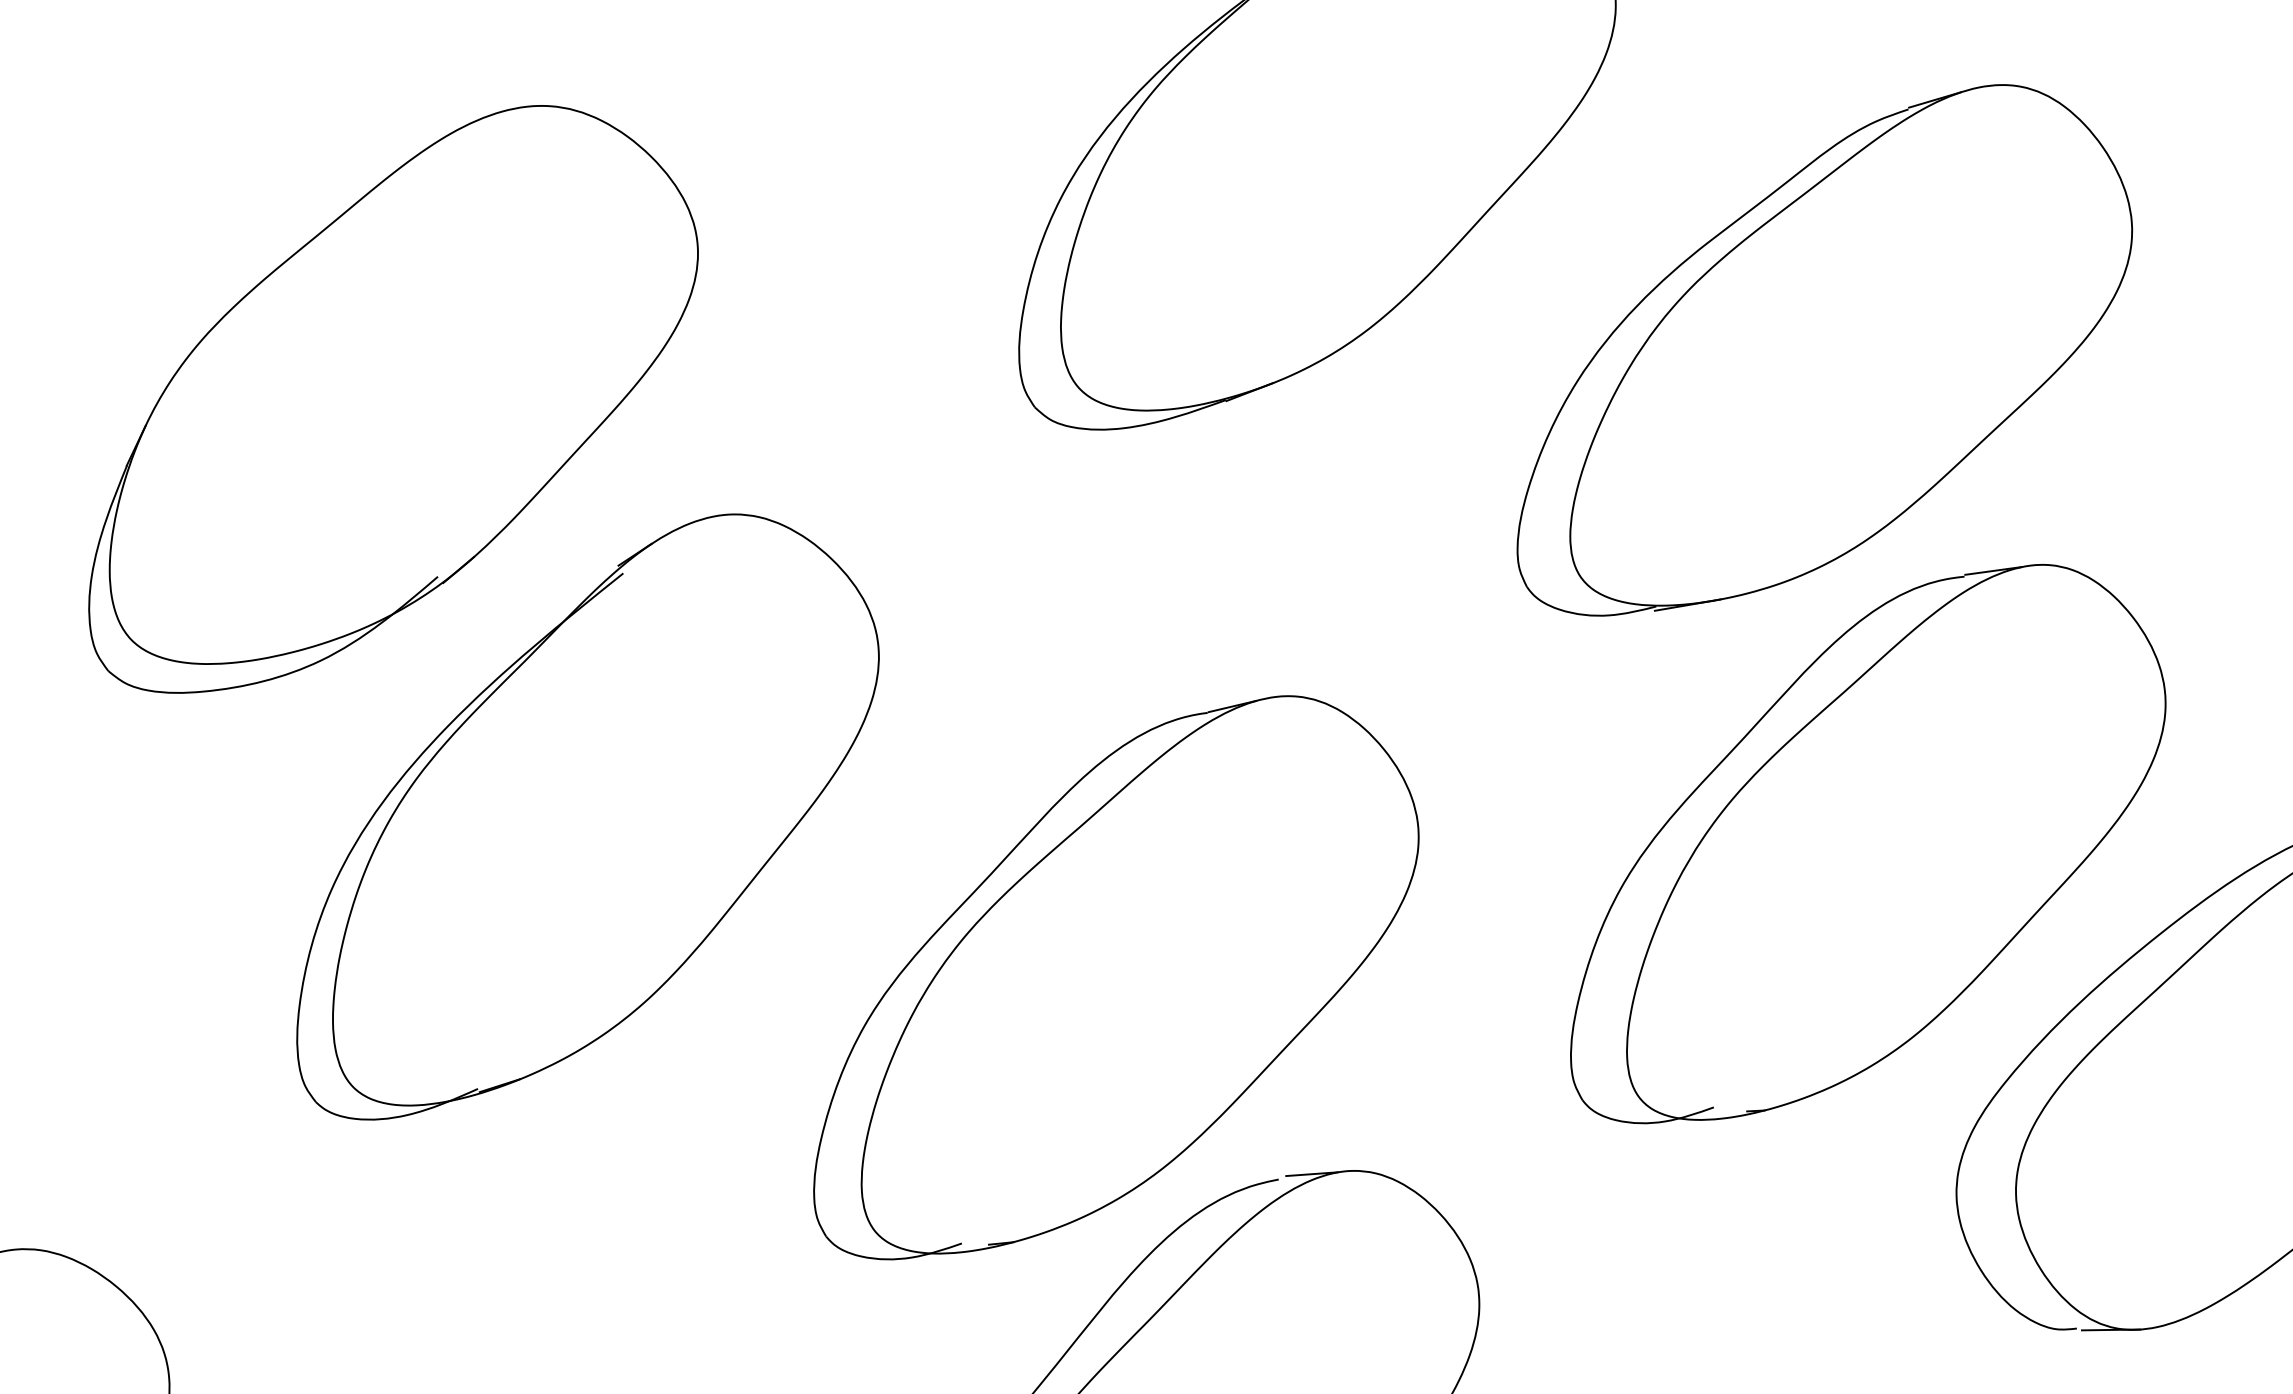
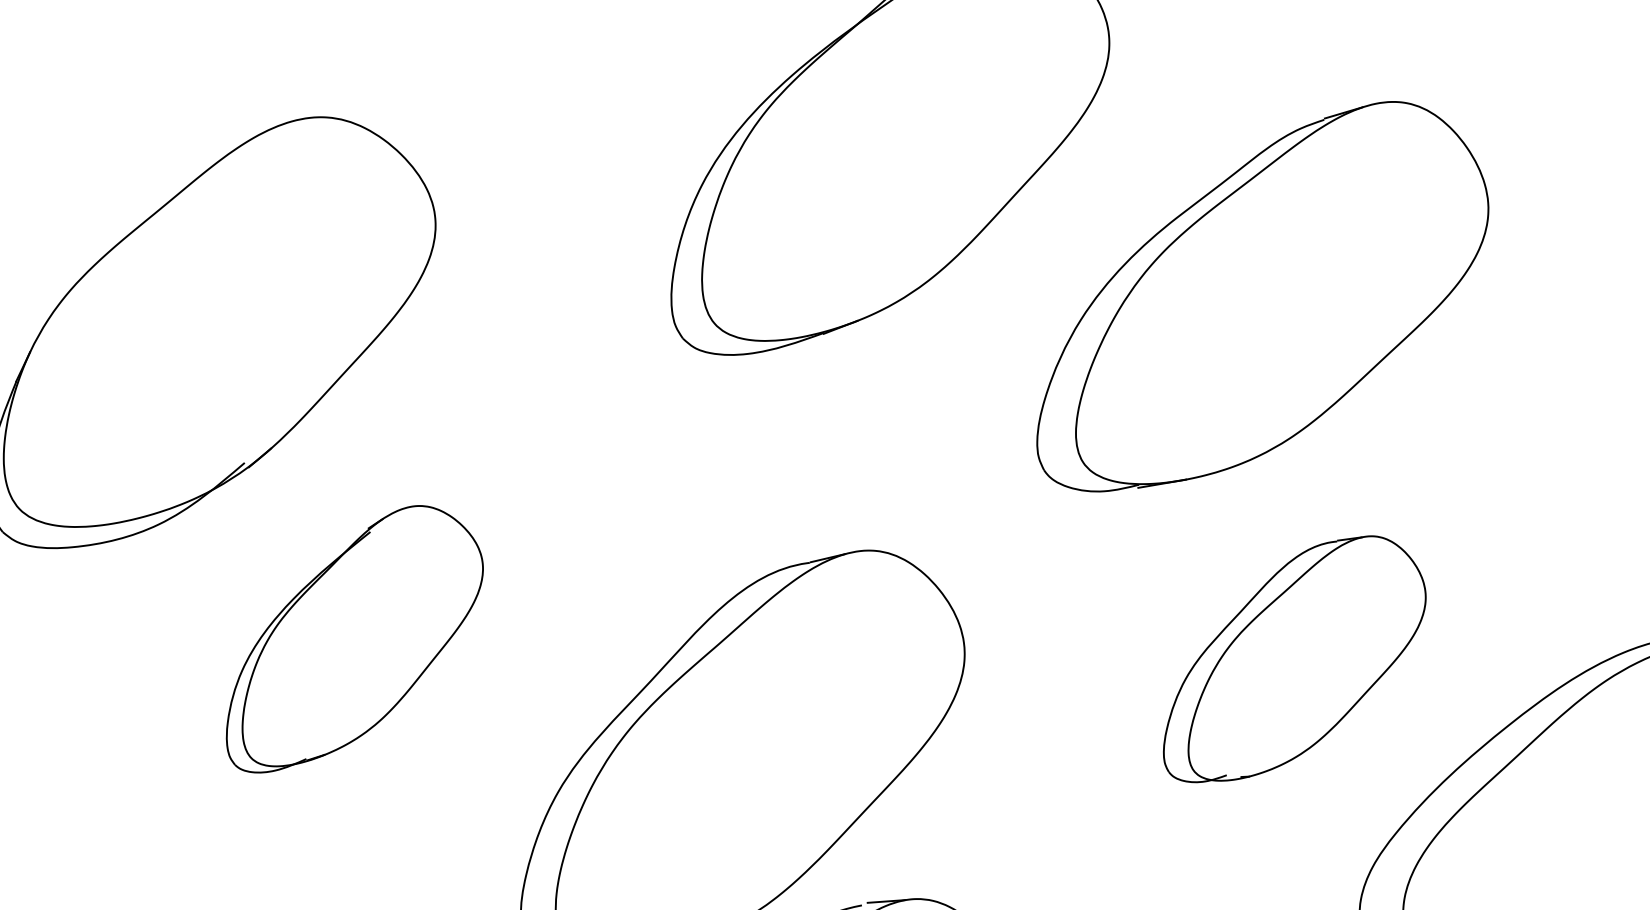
part: (587, 816) -> (354, 638), size x0.6
part: (1868, 844) -> (1294, 659), size x0.6

